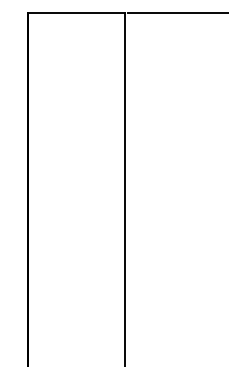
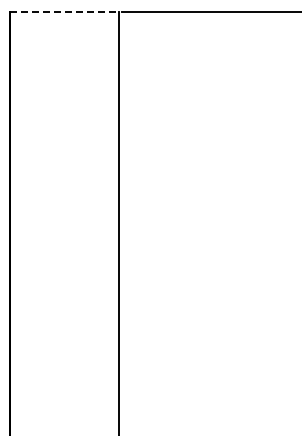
line: (76, 12) -> (64, 11), solid -> dashed

